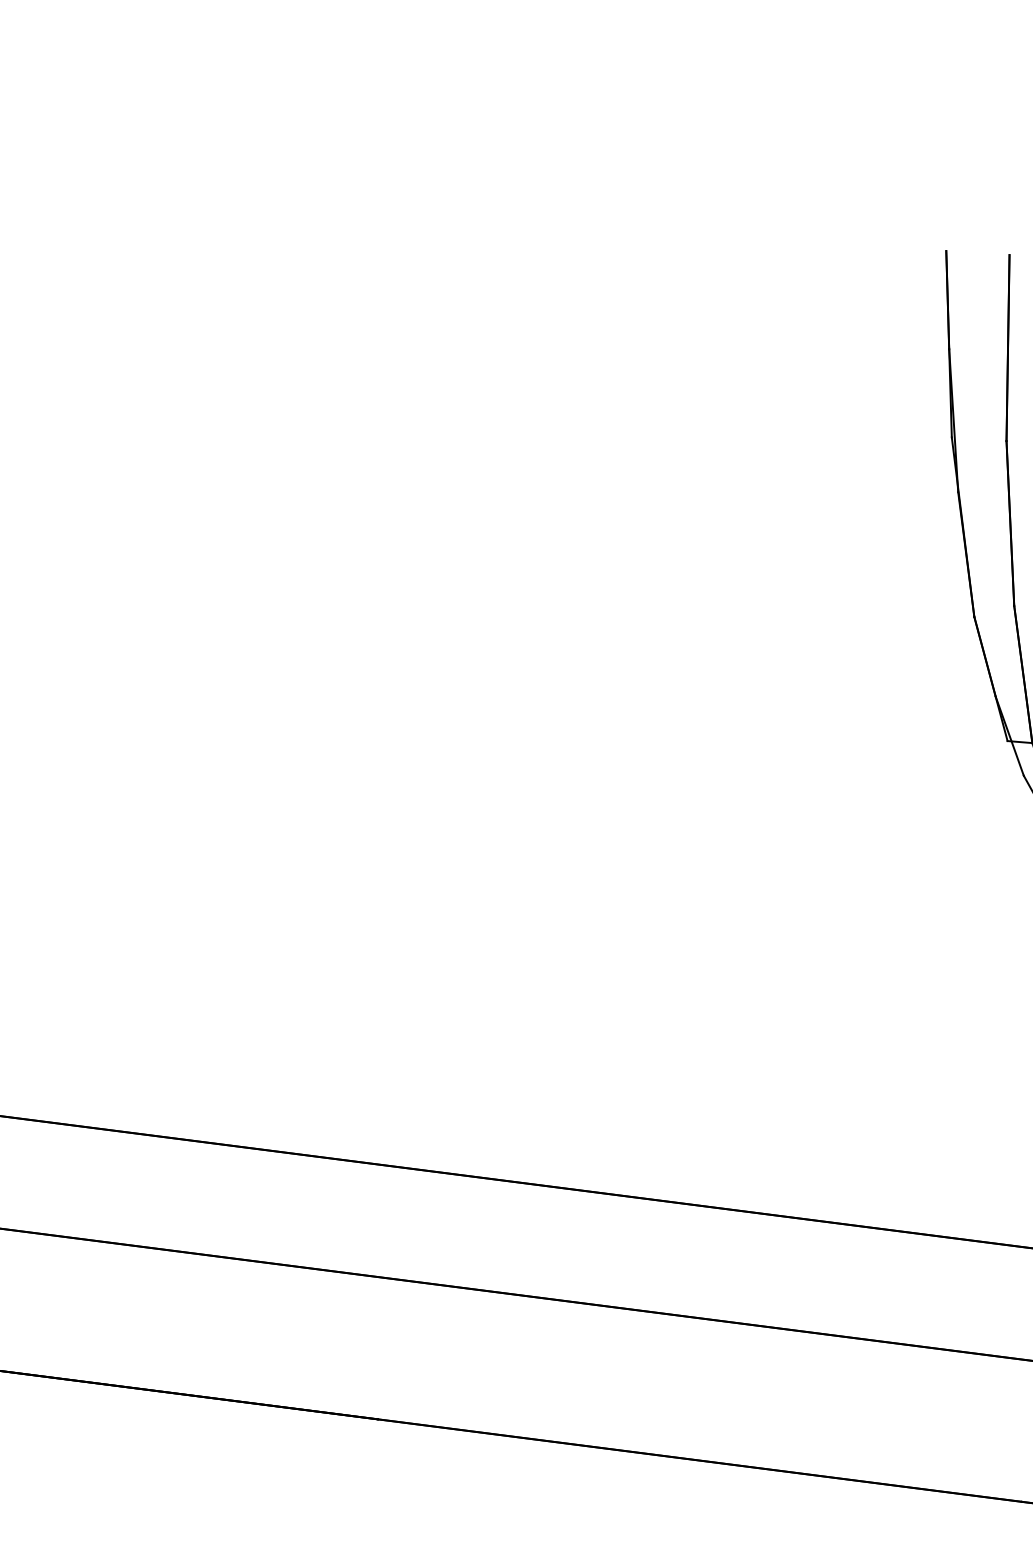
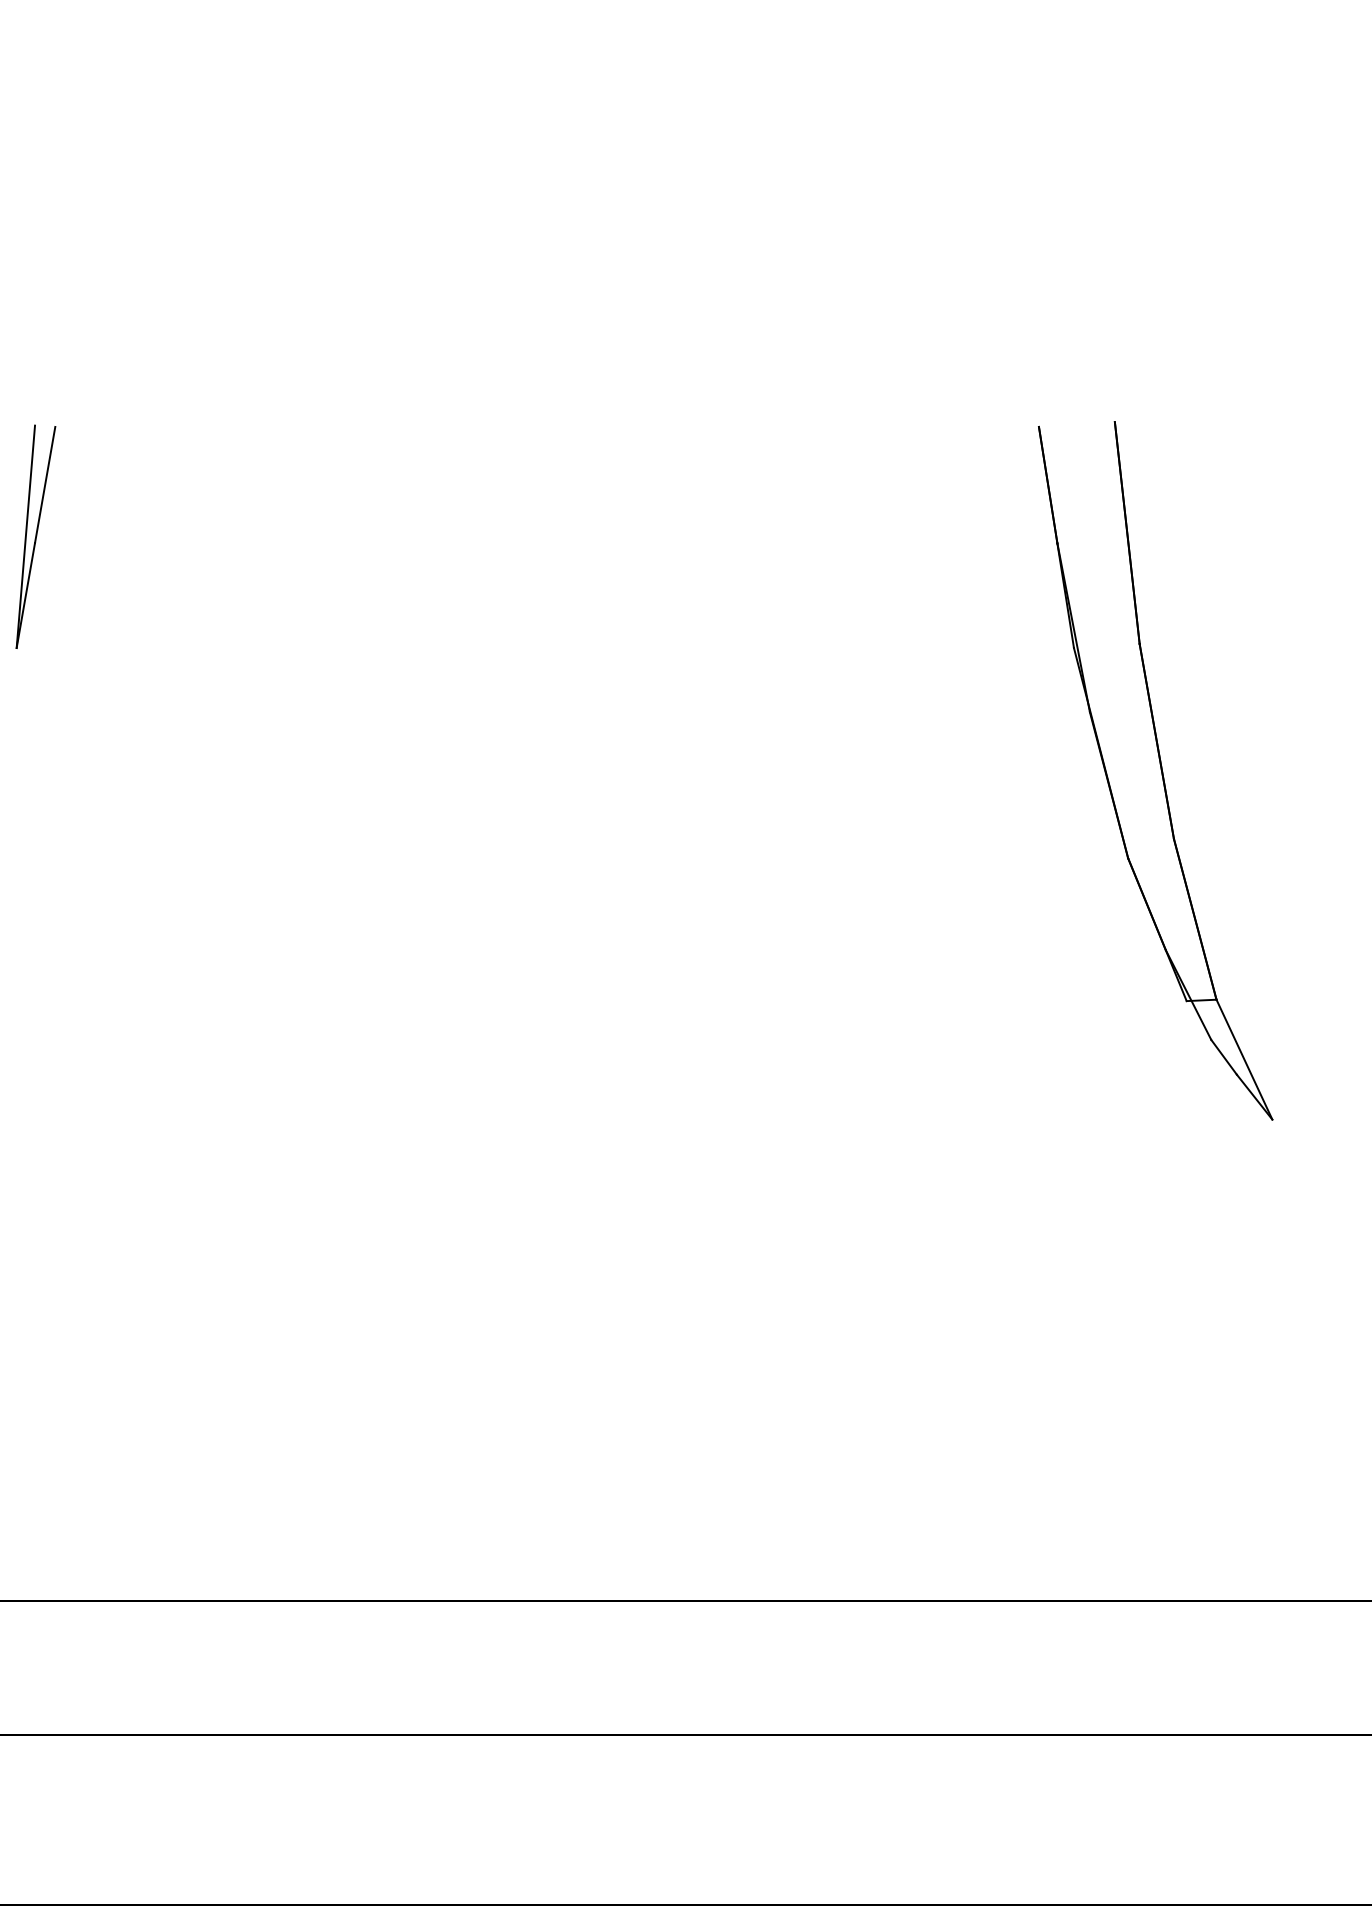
part: (105, 235) -> (35, 536), added

